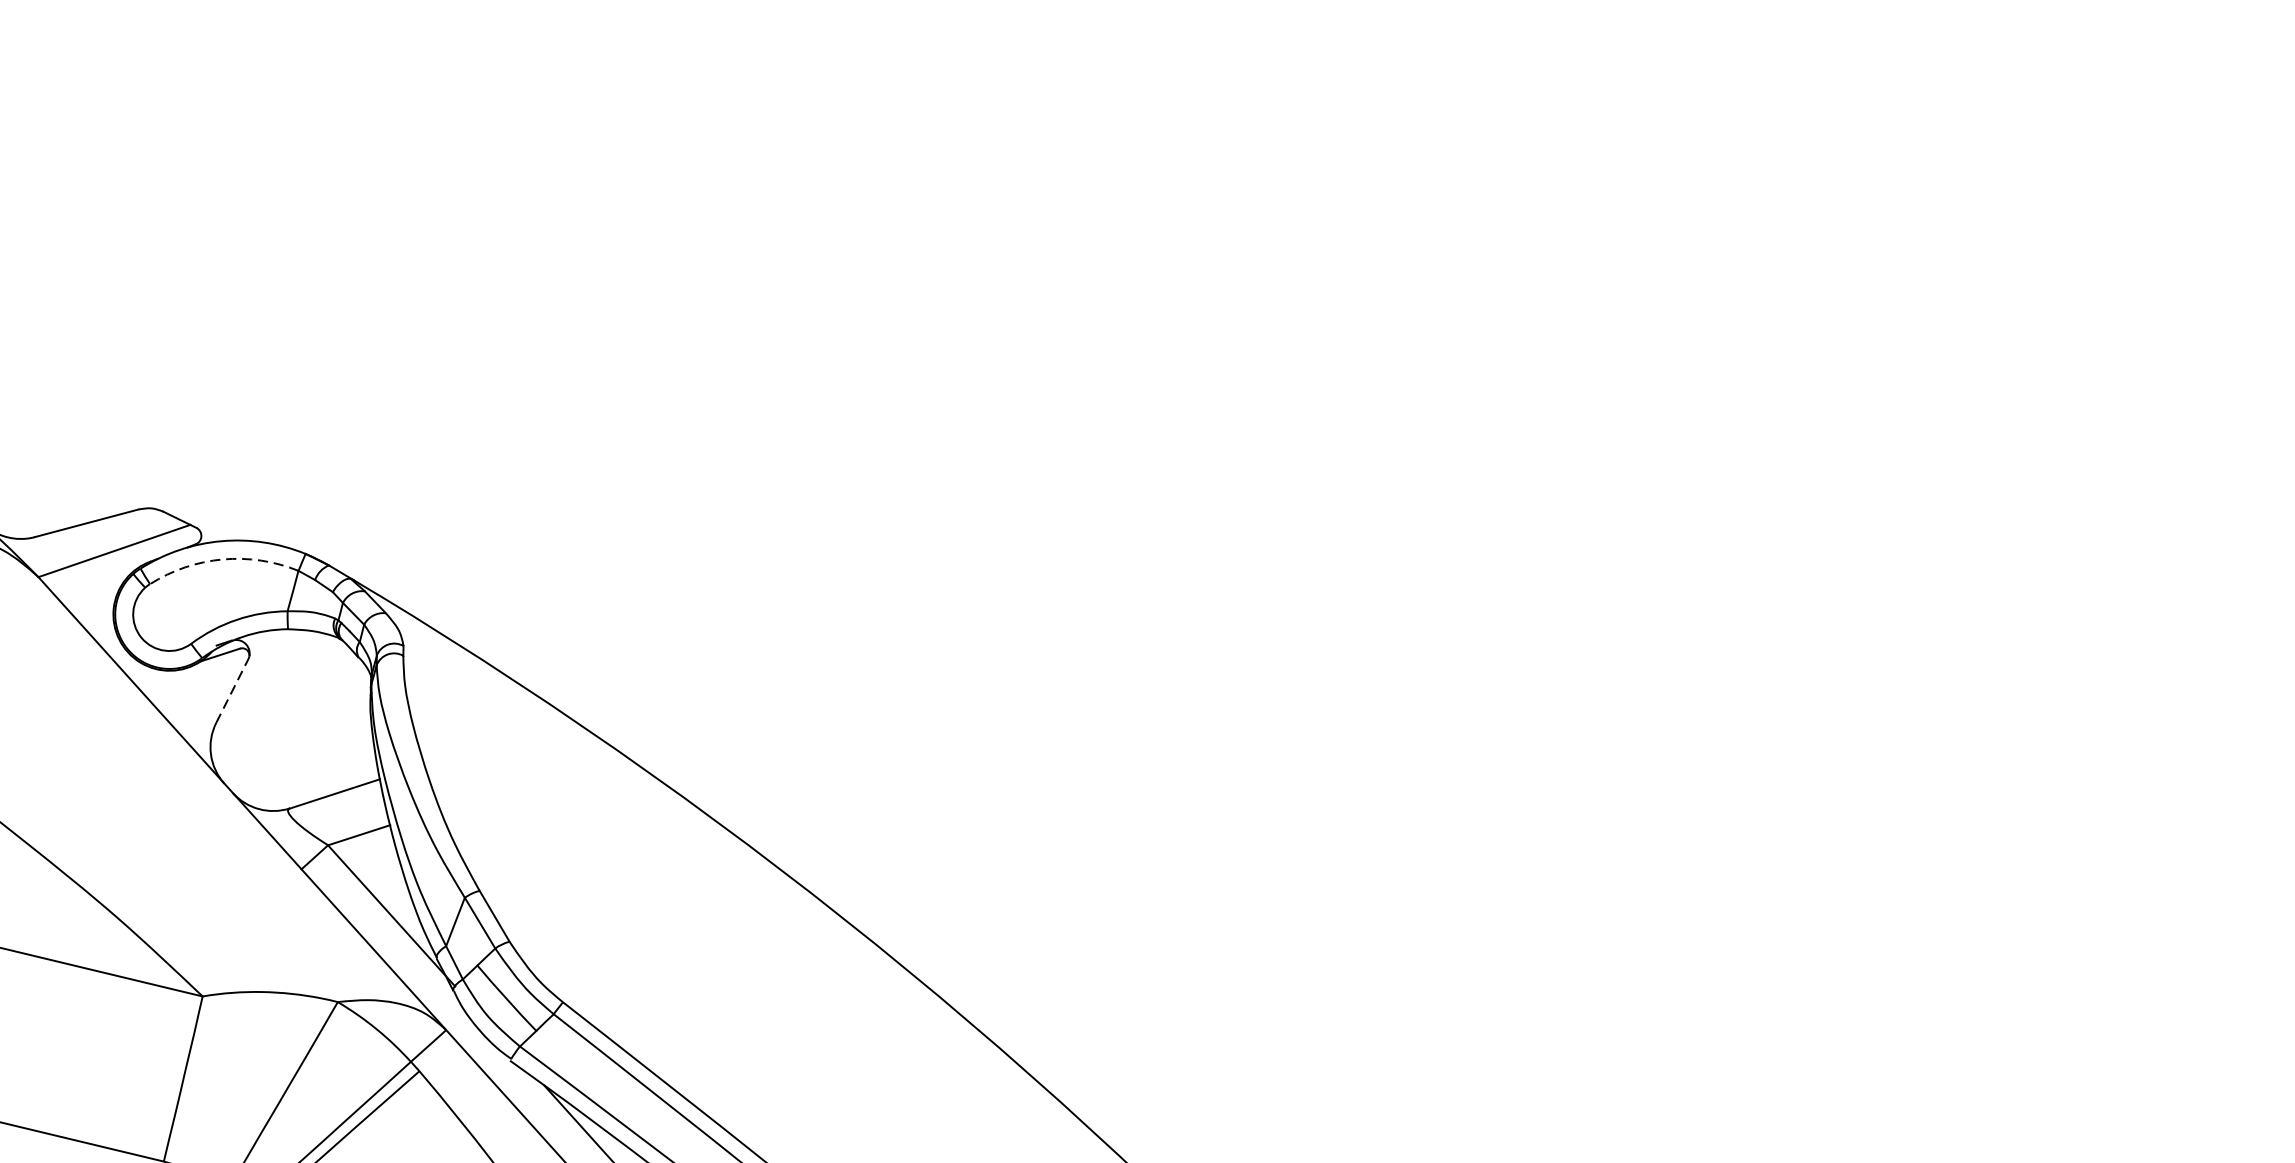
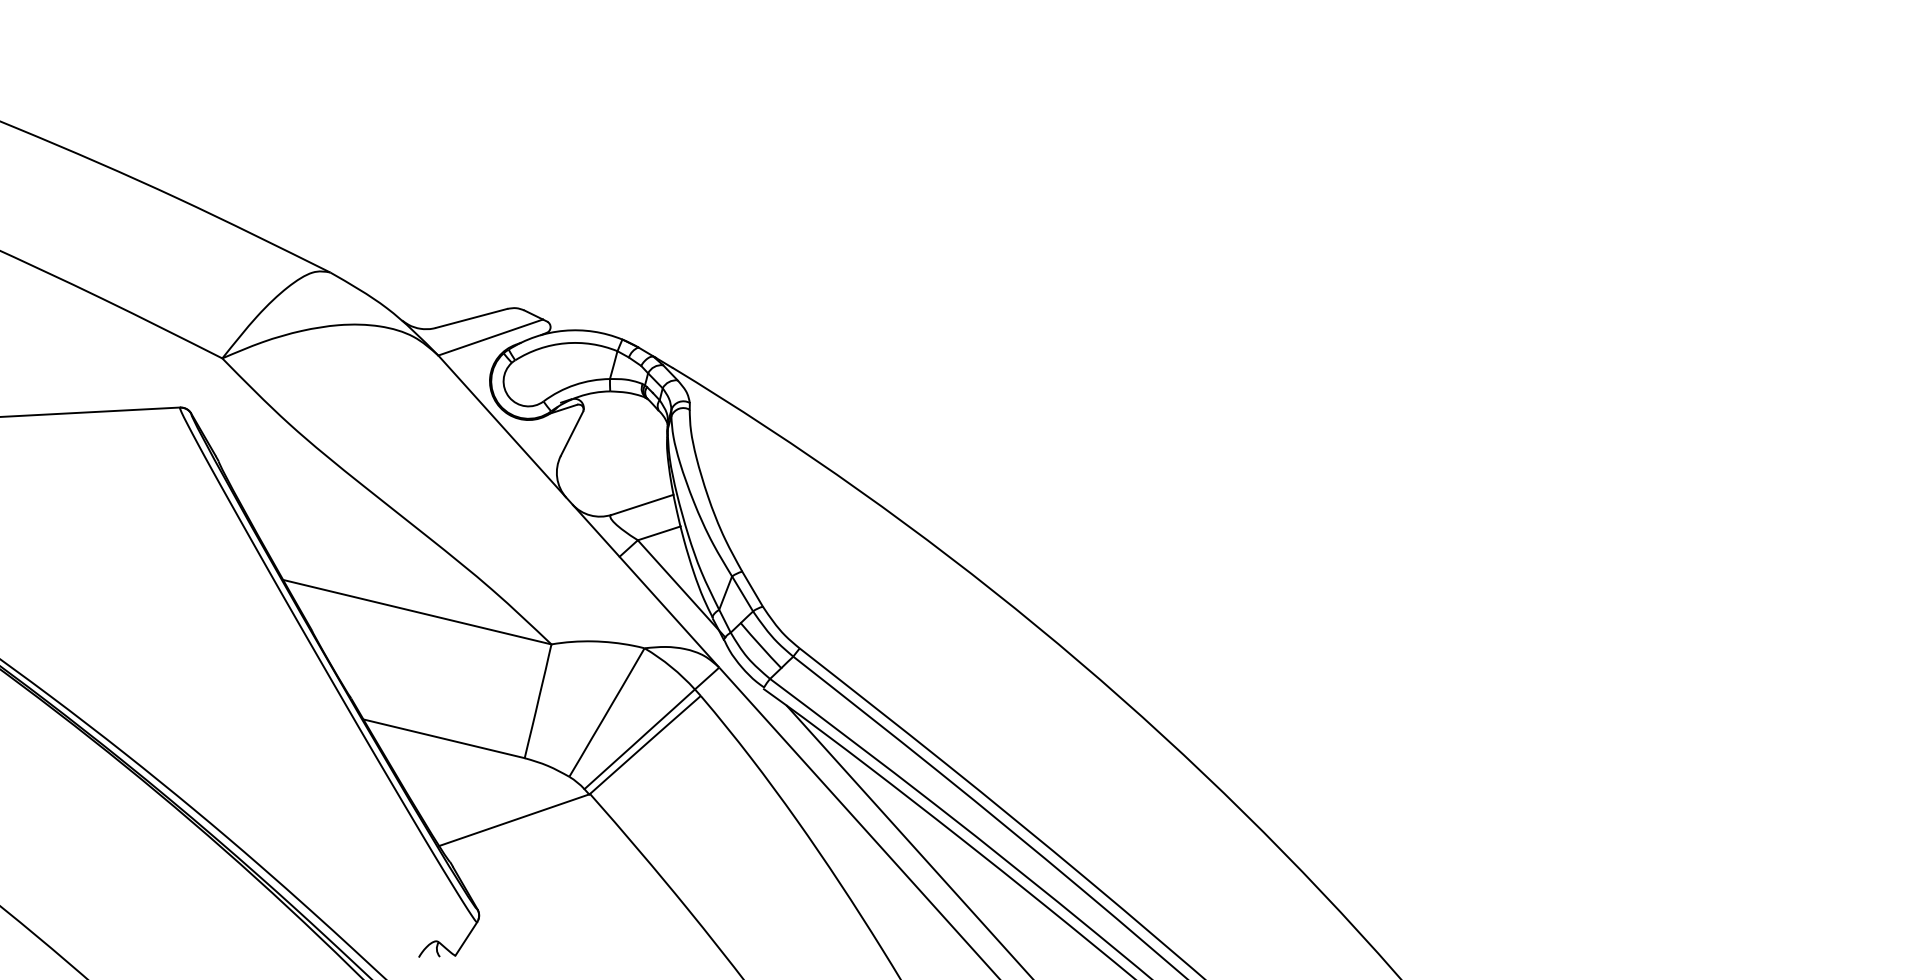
arc: (223, 559) -> (565, 343), dashed -> solid
line: (233, 690) -> (572, 433), dashed -> solid

